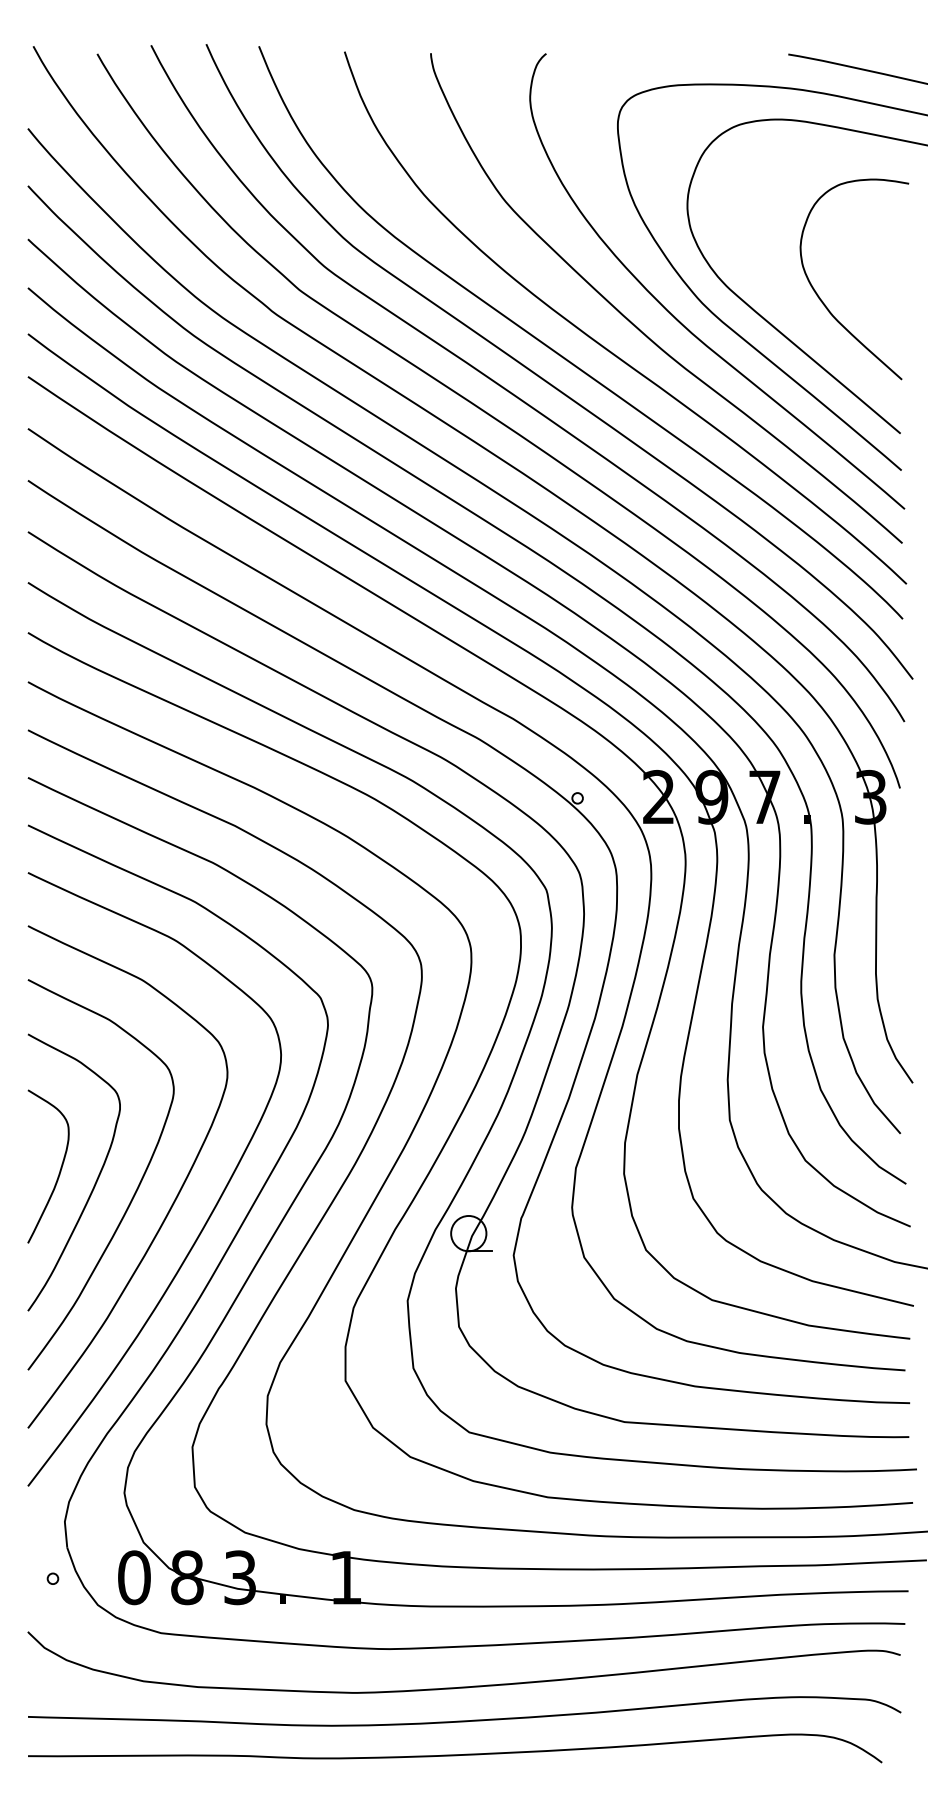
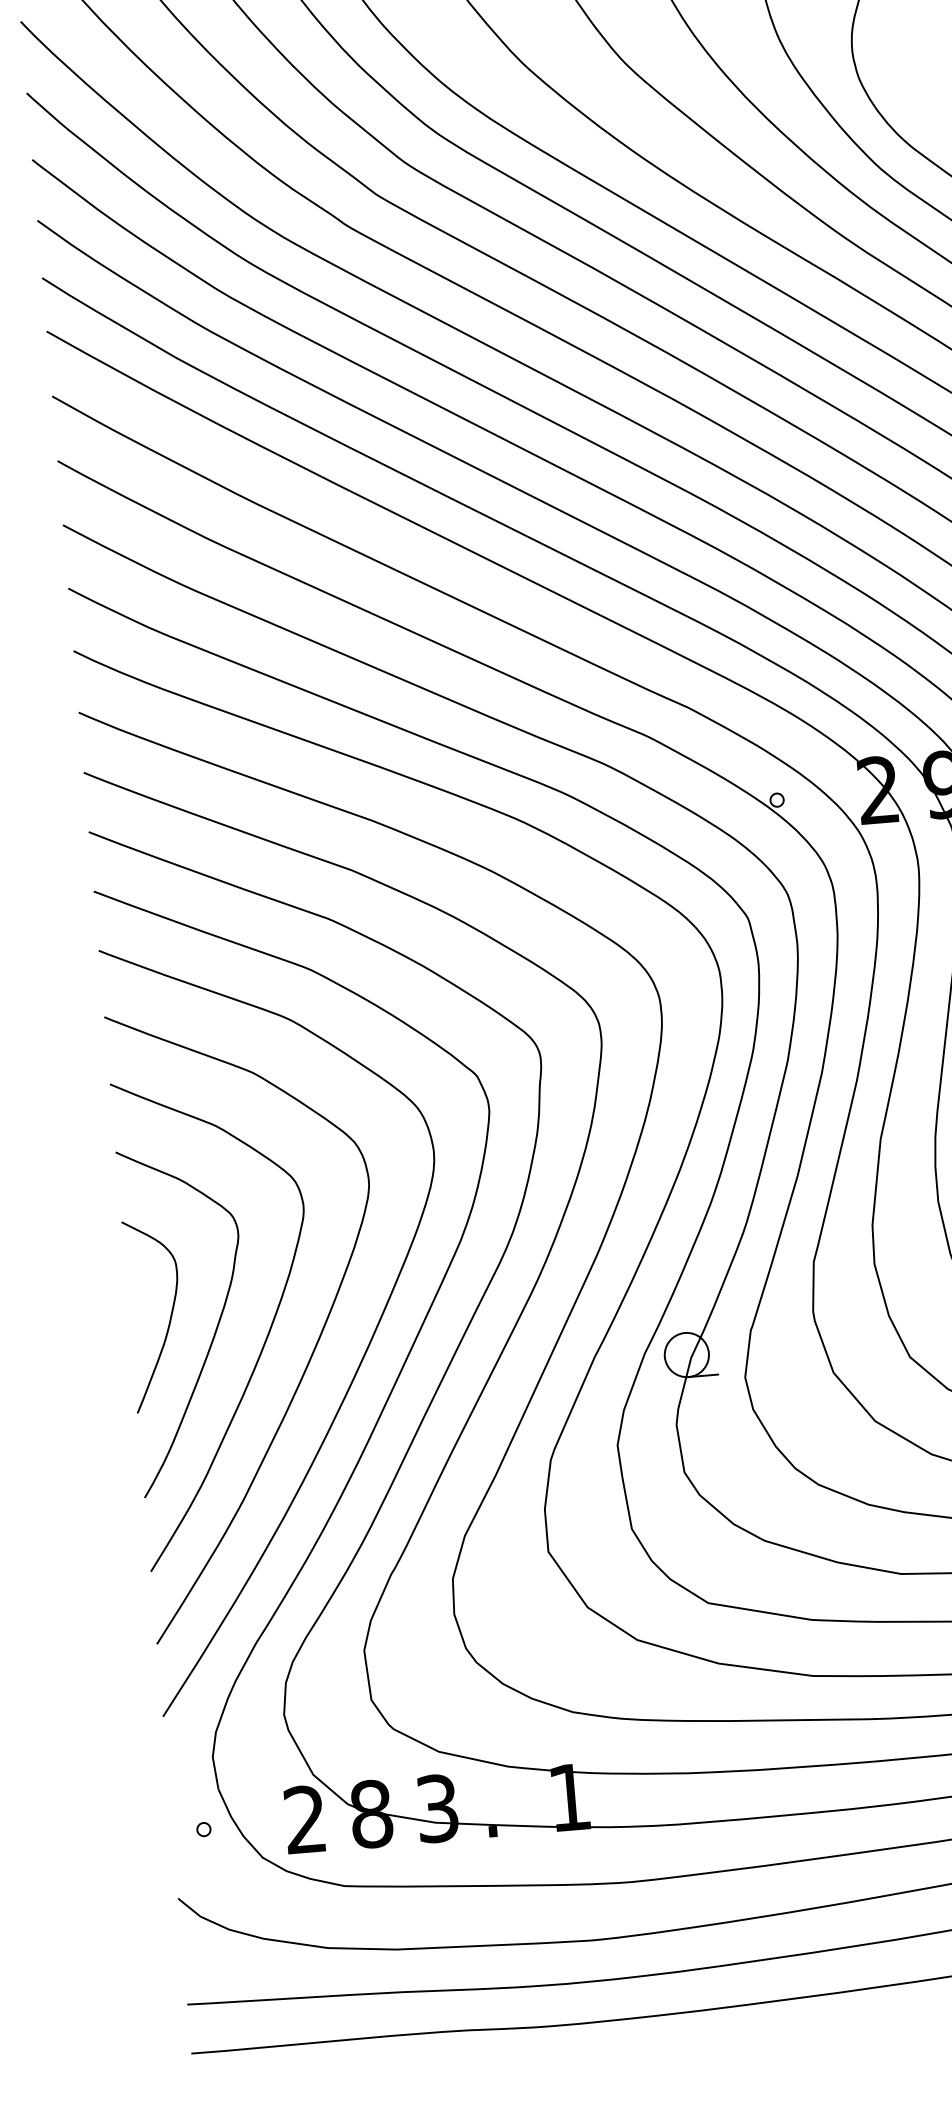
text: (134, 1577) -> (305, 1819), 0 -> 2

